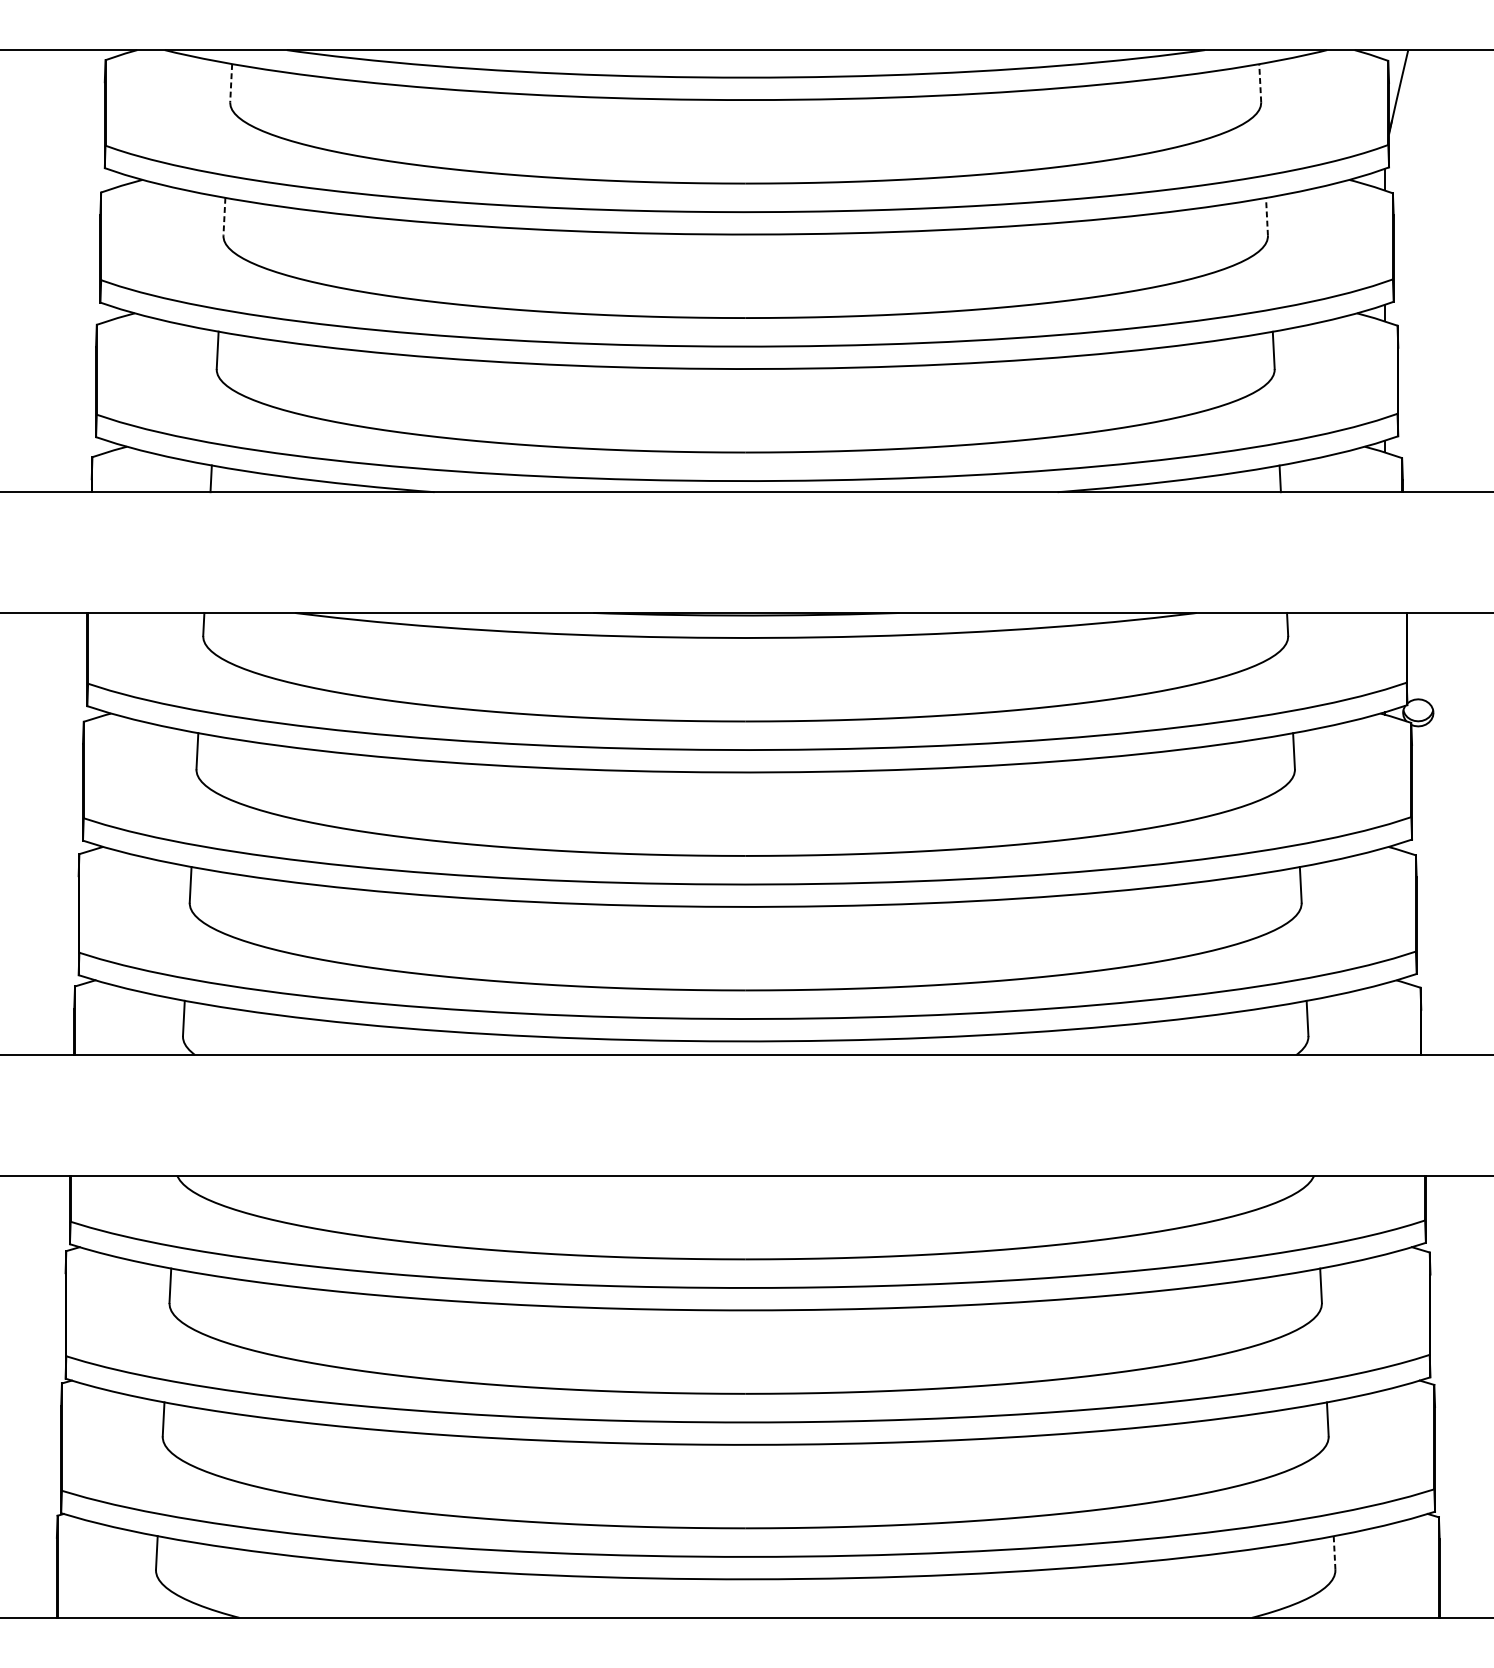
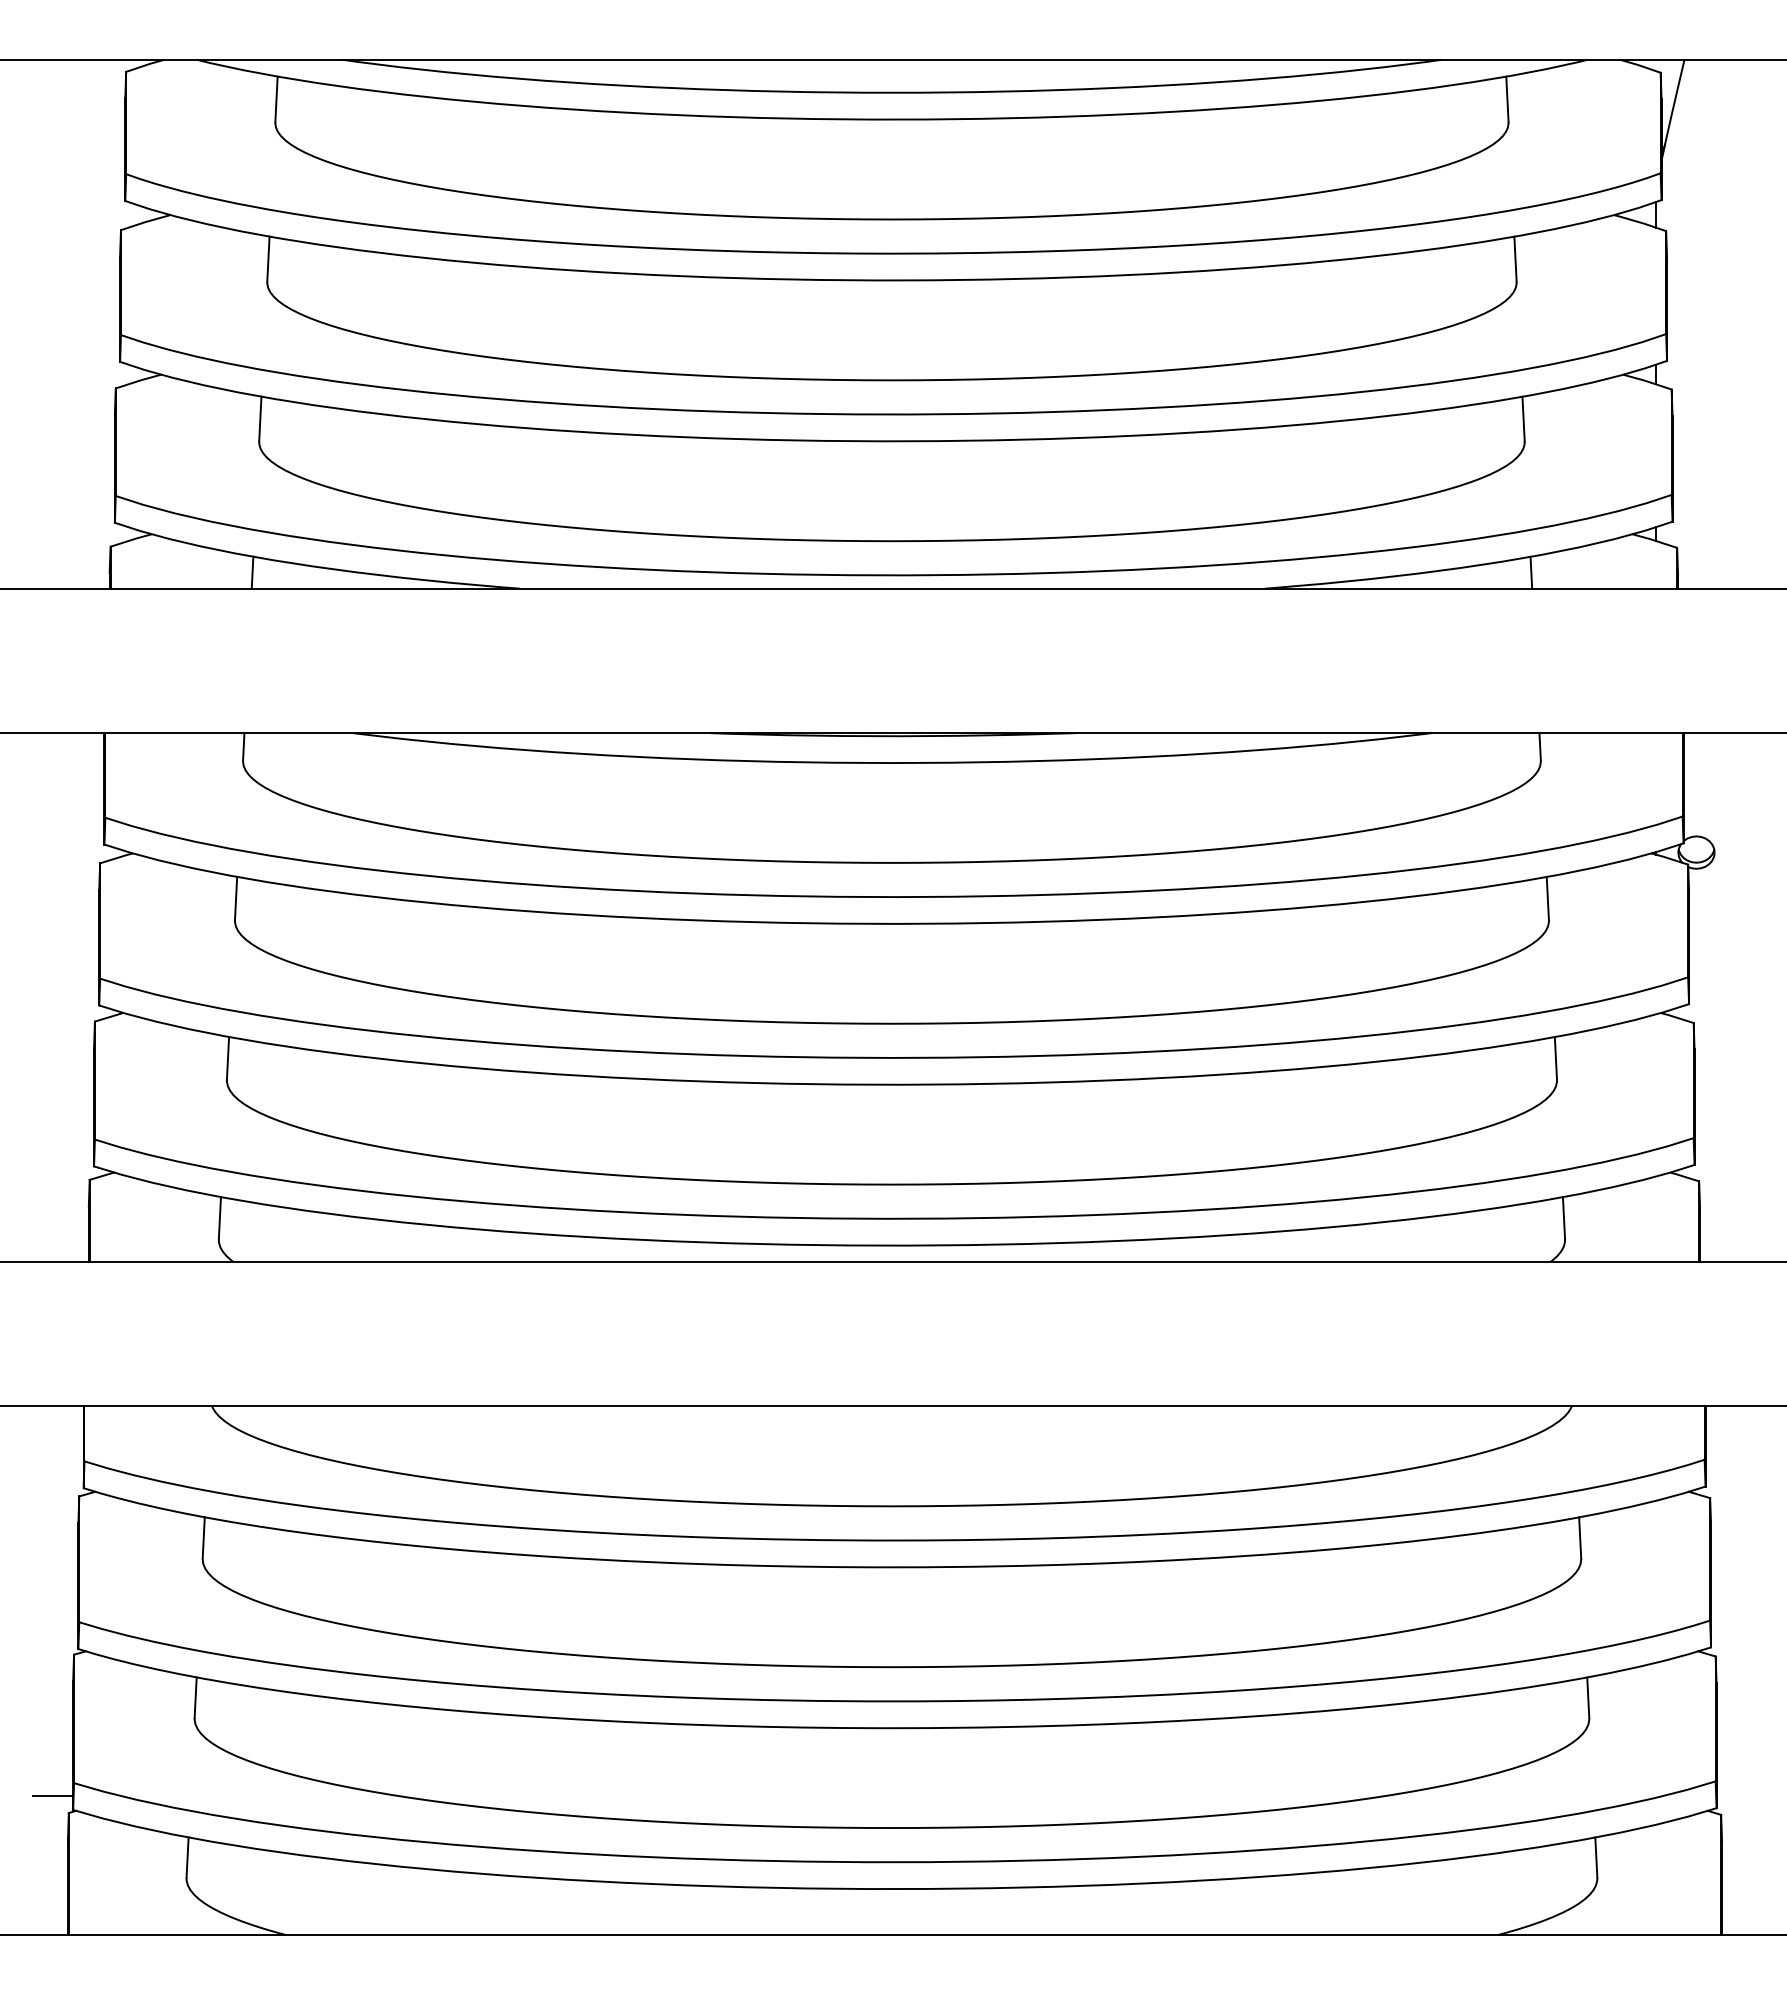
line: (231, 83) -> (276, 99), dashed -> solid
line: (1260, 83) -> (1507, 99), dashed -> solid
line: (224, 217) -> (268, 259), dashed -> solid
line: (1266, 217) -> (1515, 259), dashed -> solid
line: (44, 1501) -> (53, 1795), added
line: (1334, 1552) -> (1596, 1857), dashed -> solid

